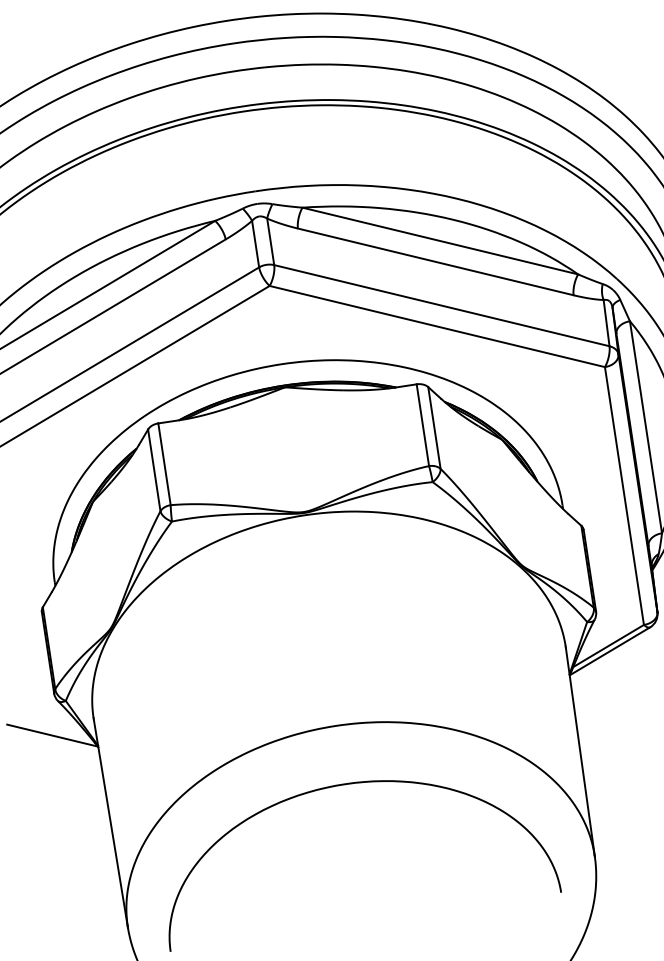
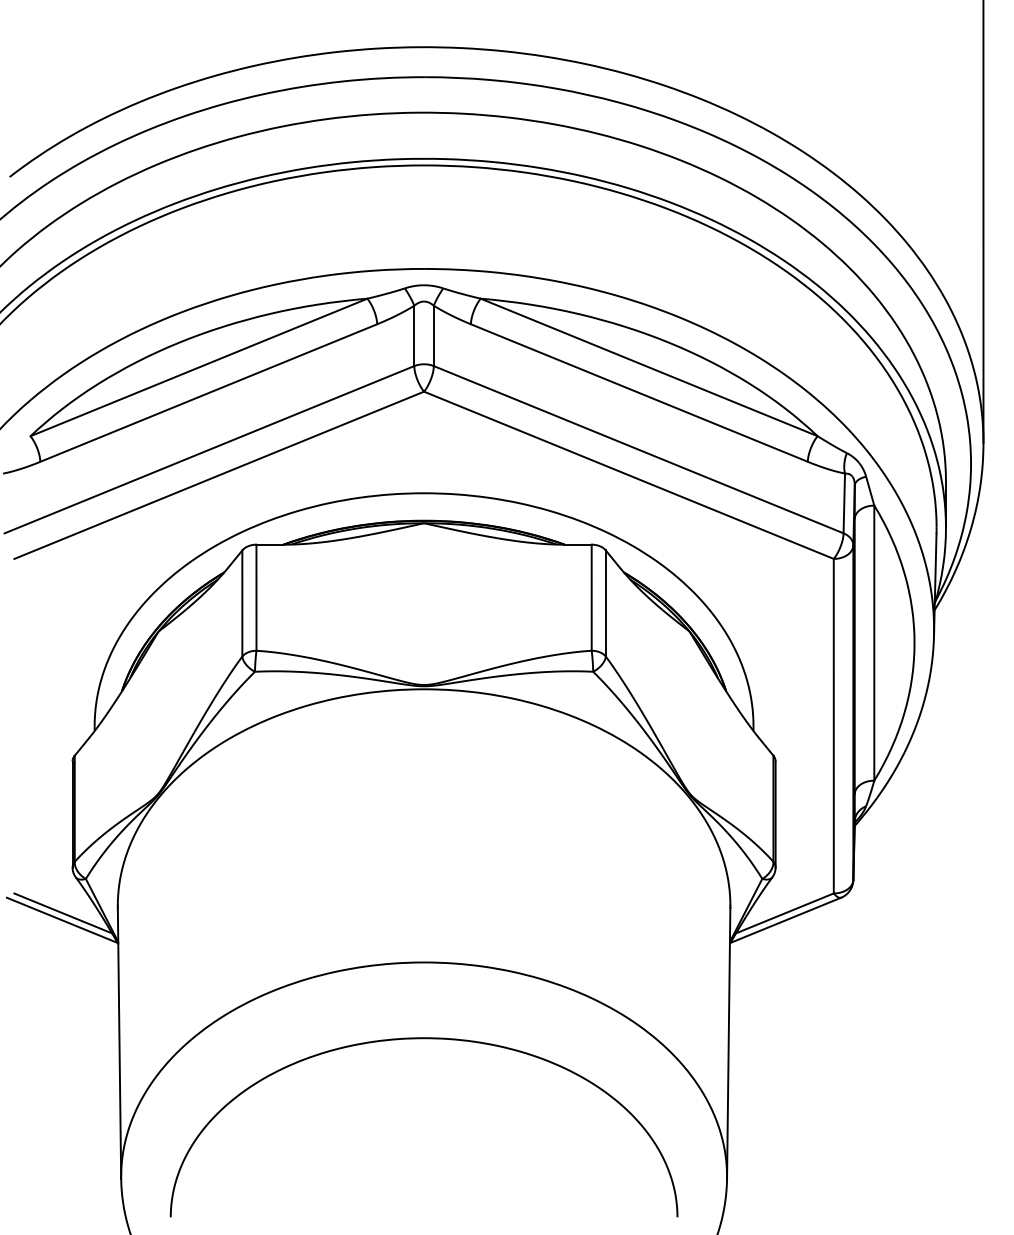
line: (52, 730) -> (63, 913), added

